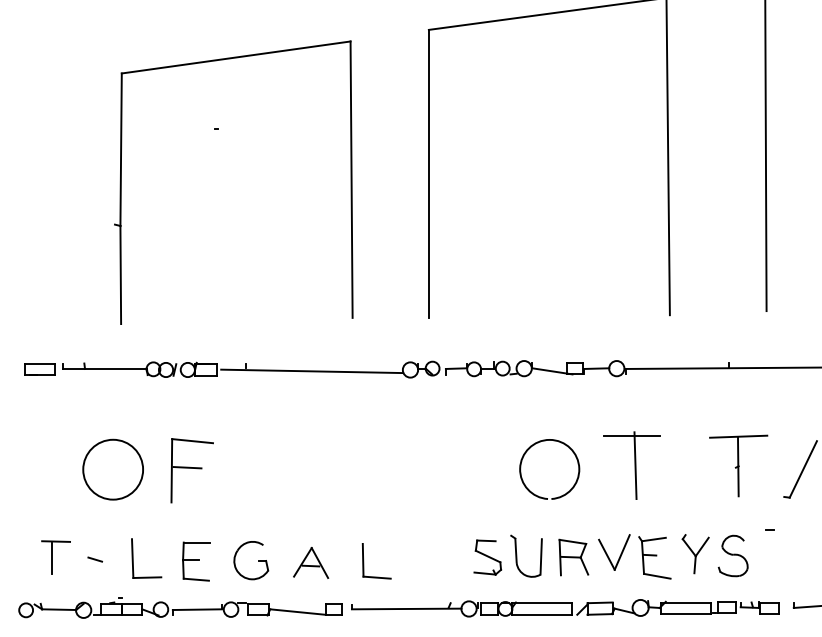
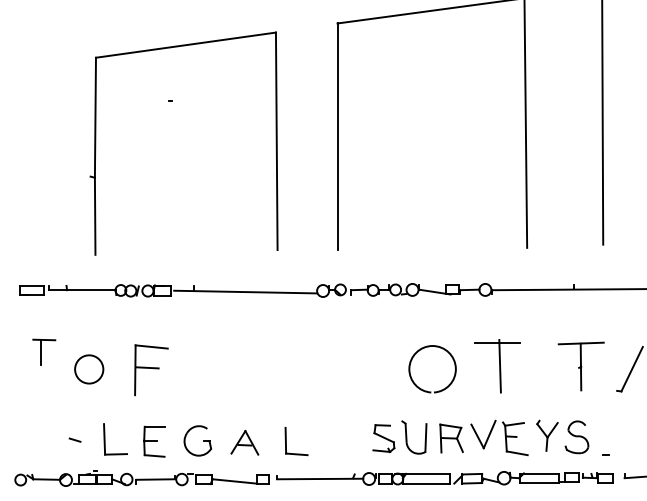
circle: (112, 469) -> (88, 369), size x0.6
line: (769, 529) -> (605, 454), moved
part: (56, 556) -> (44, 351), moved

